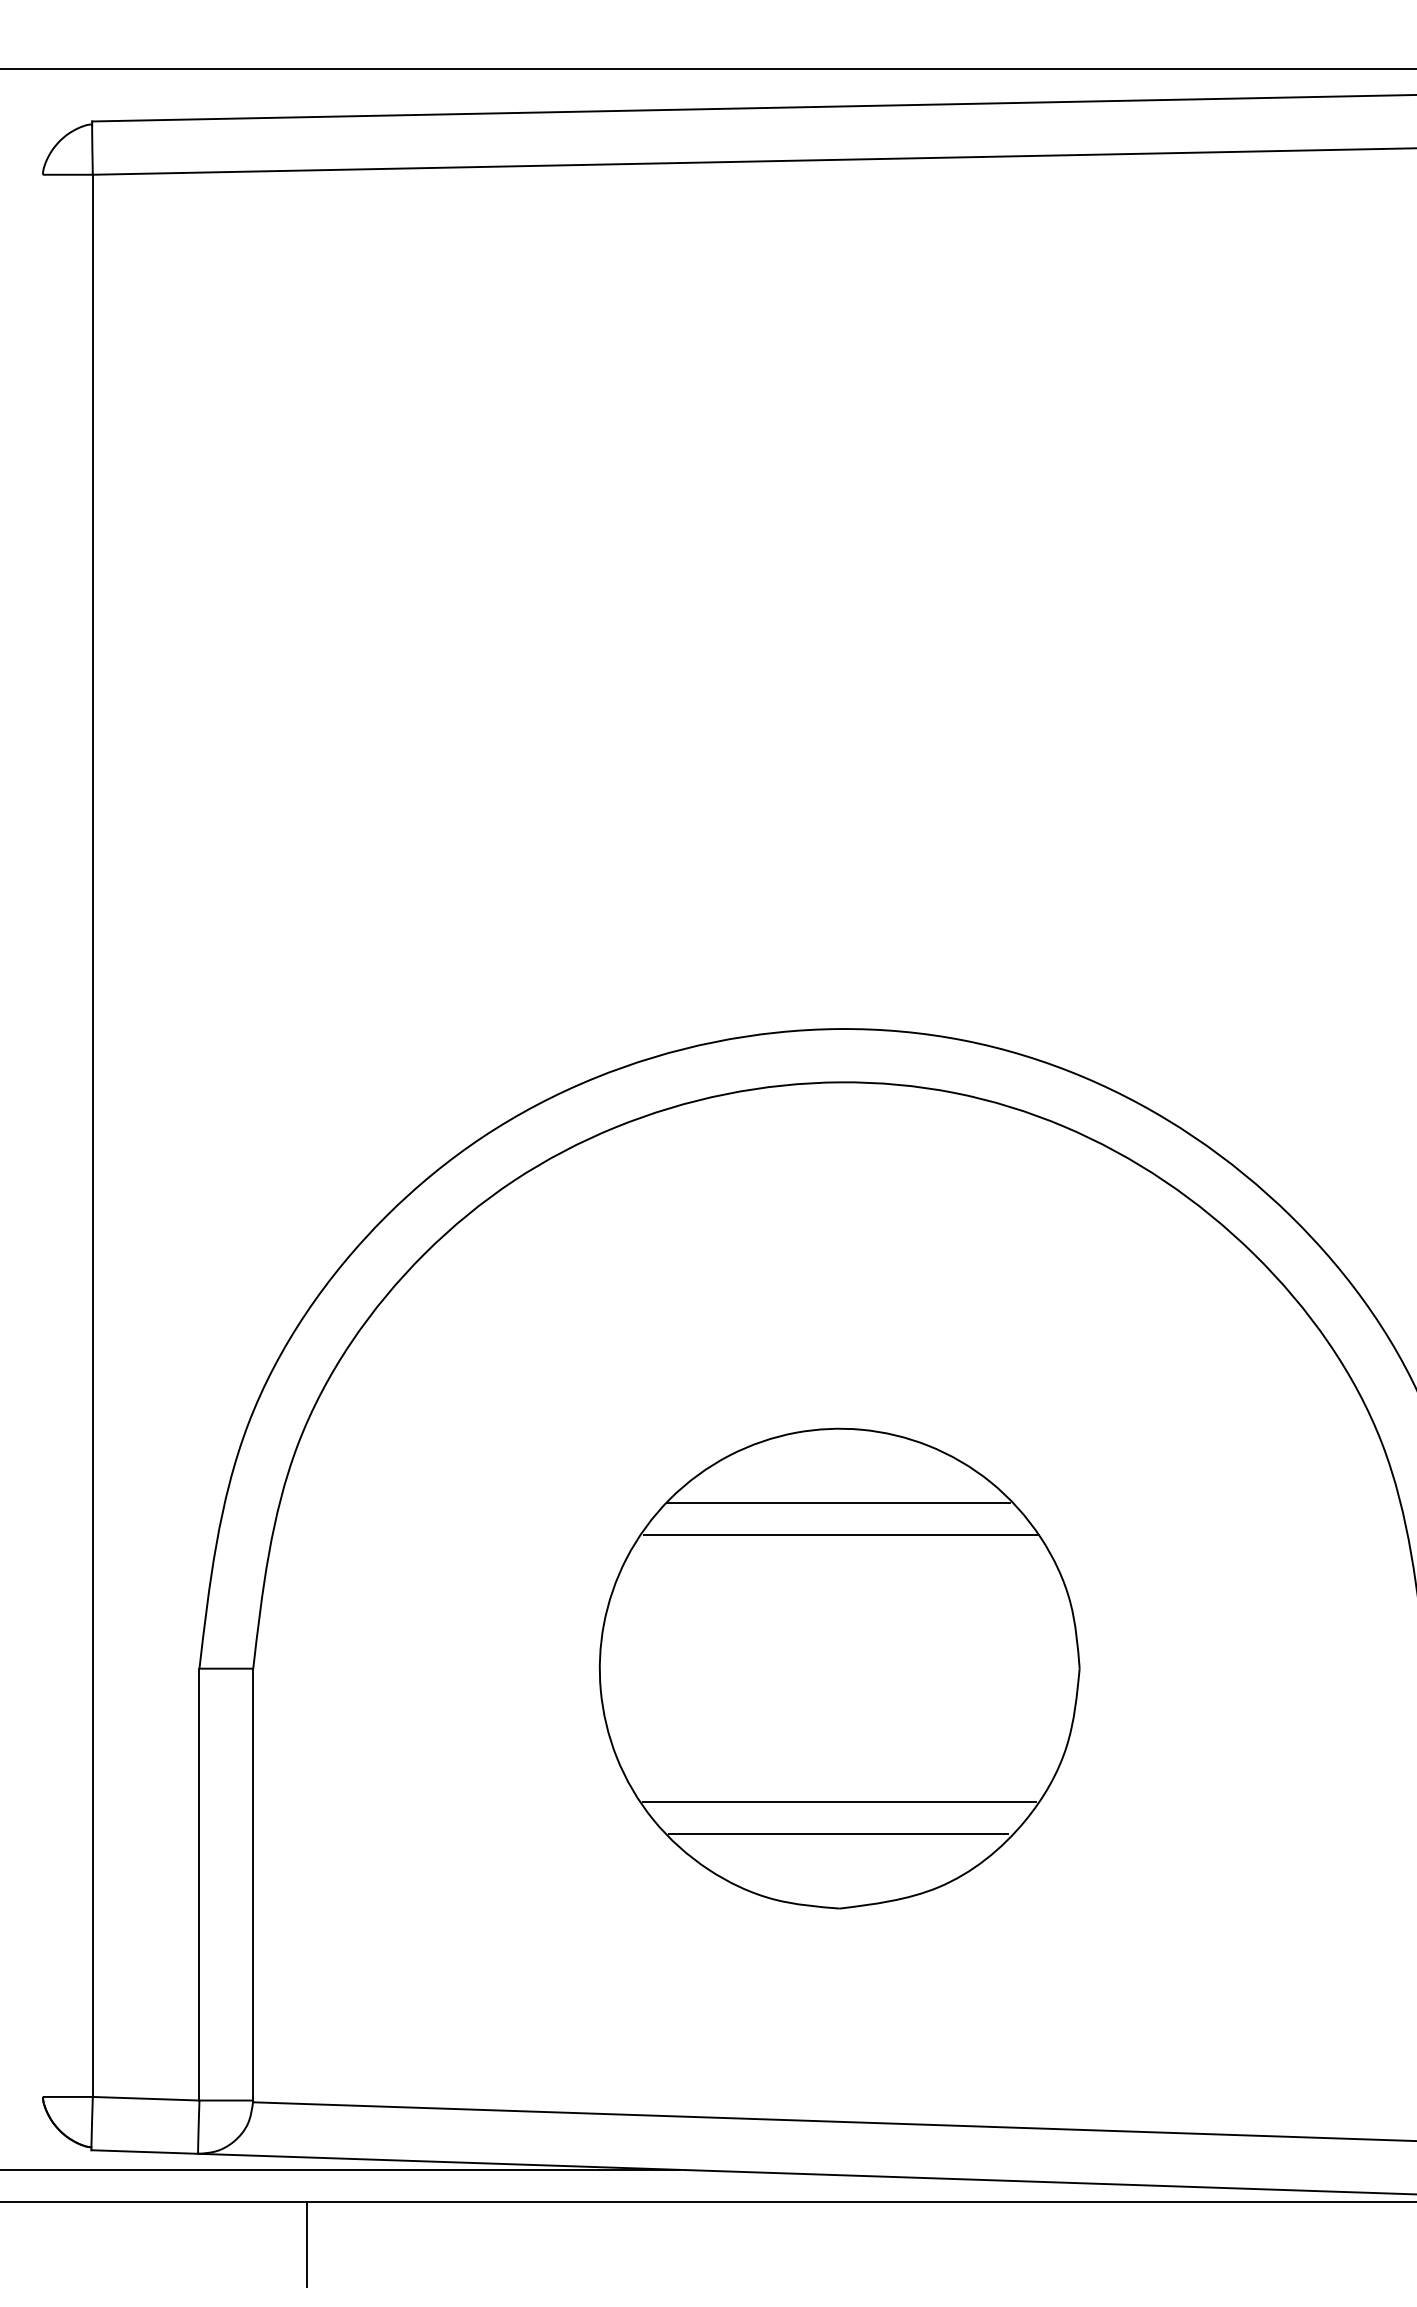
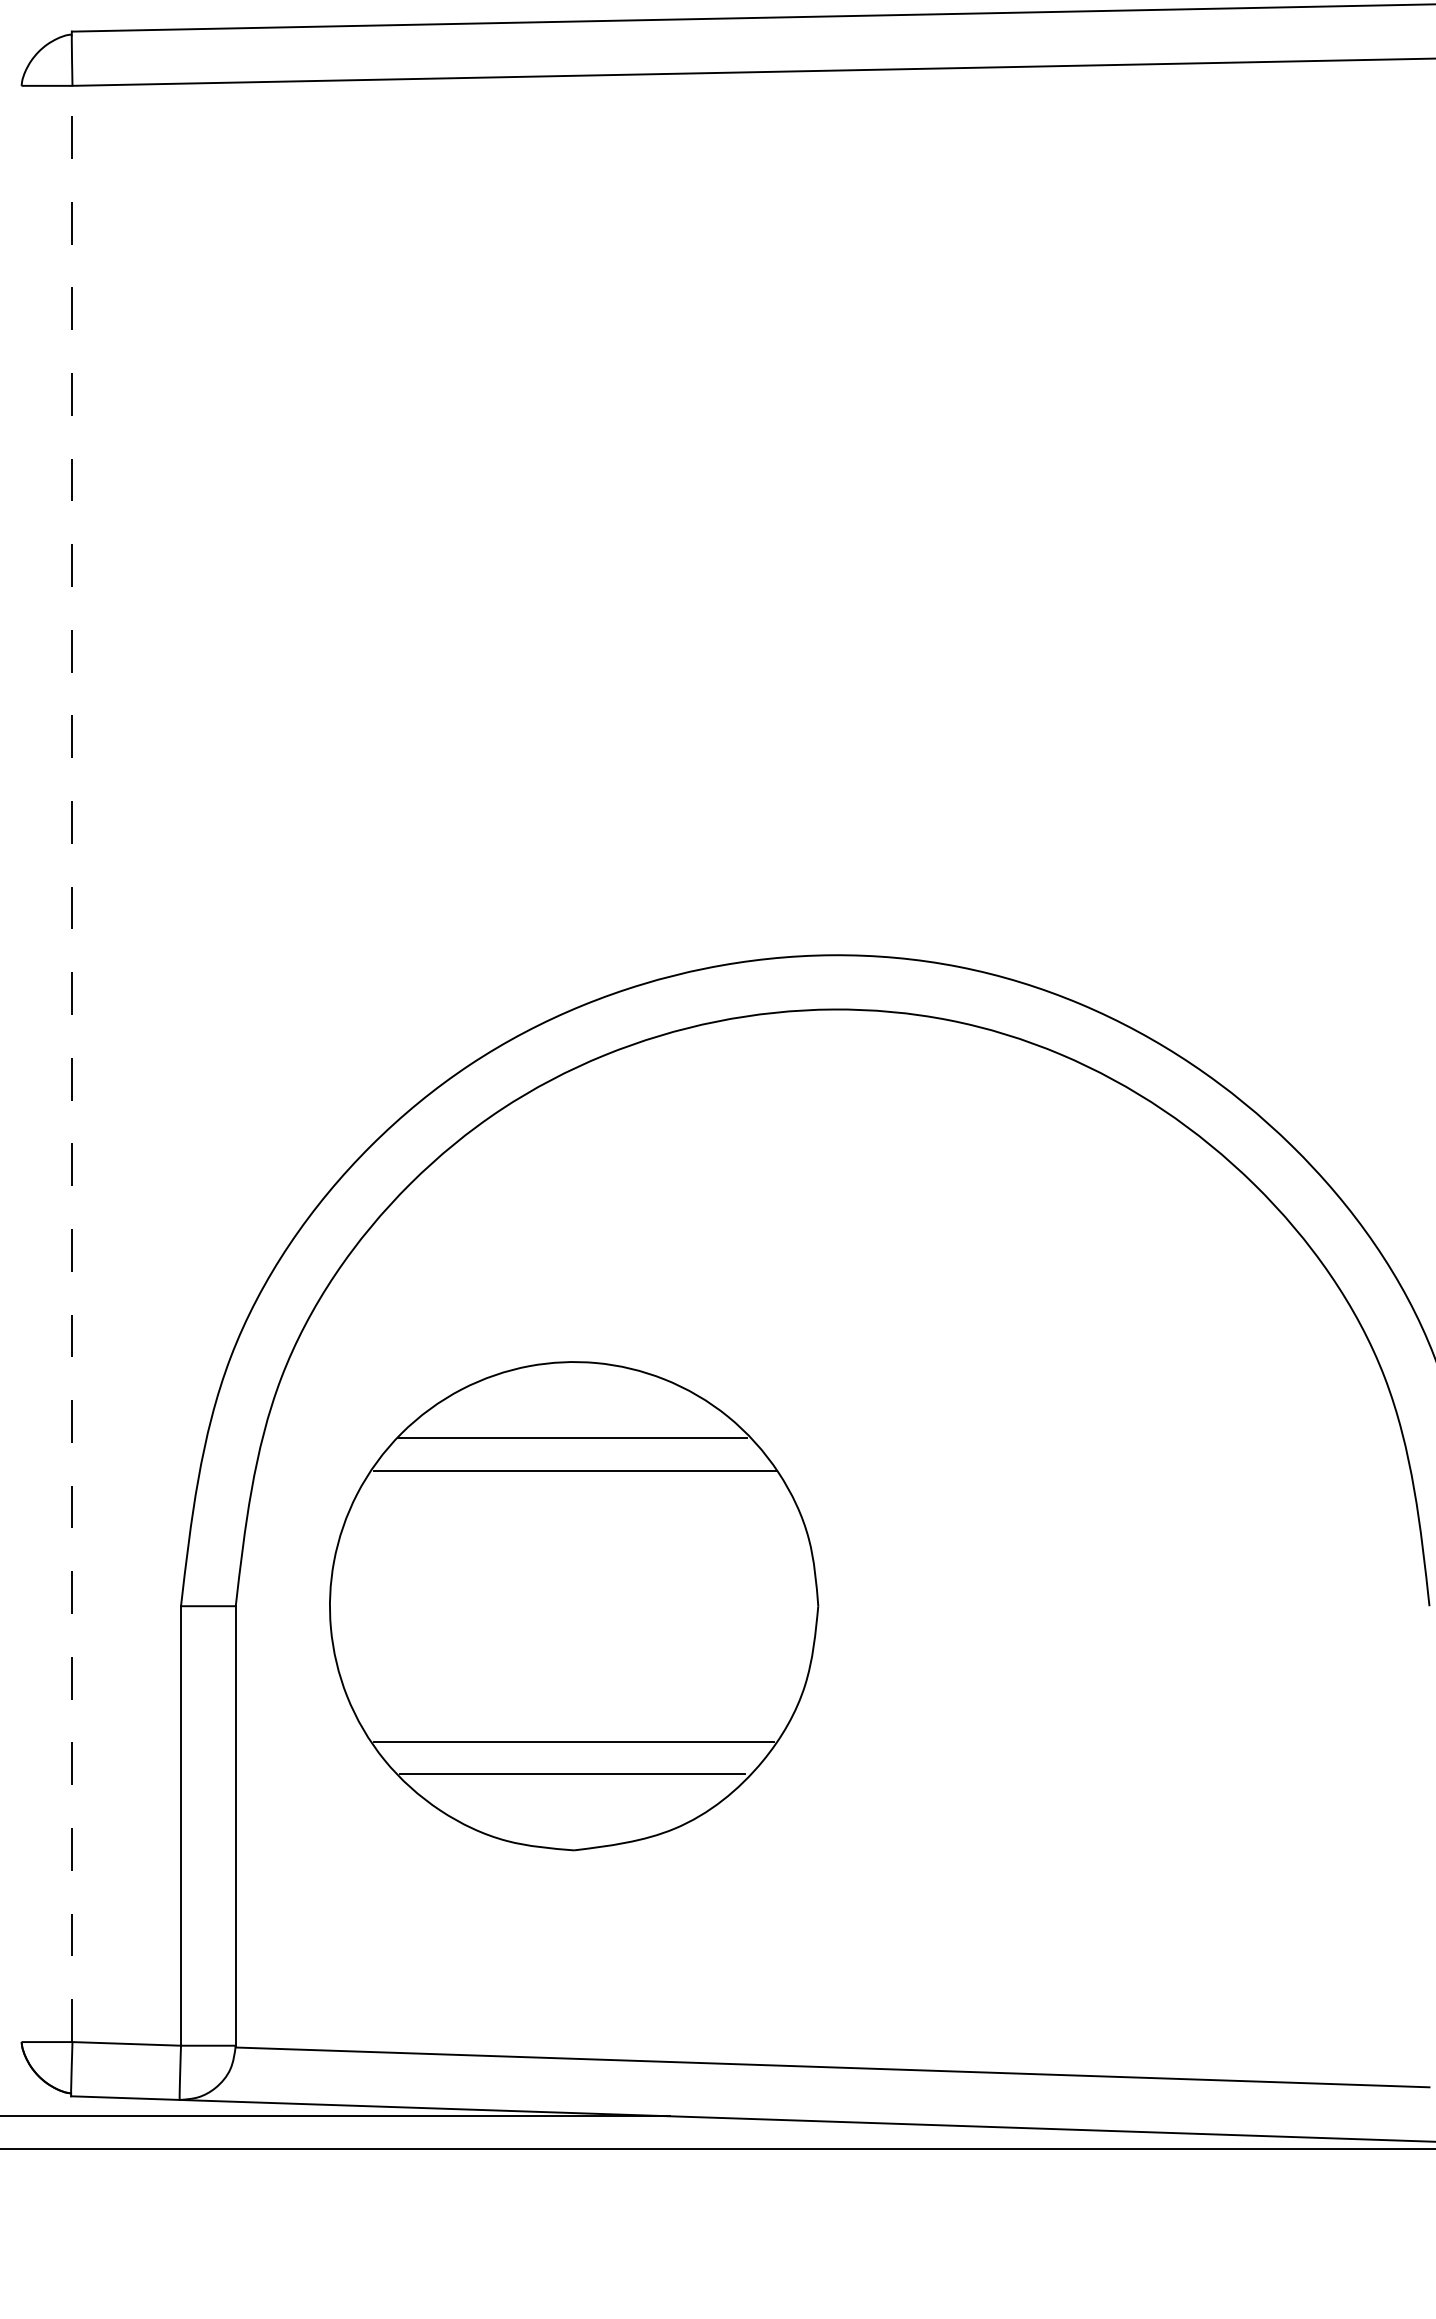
line: (92, 1135) -> (72, 1063), solid -> dashed
part: (839, 1668) -> (573, 1606), moved
line: (306, 2244) -> (289, 2192), removed

